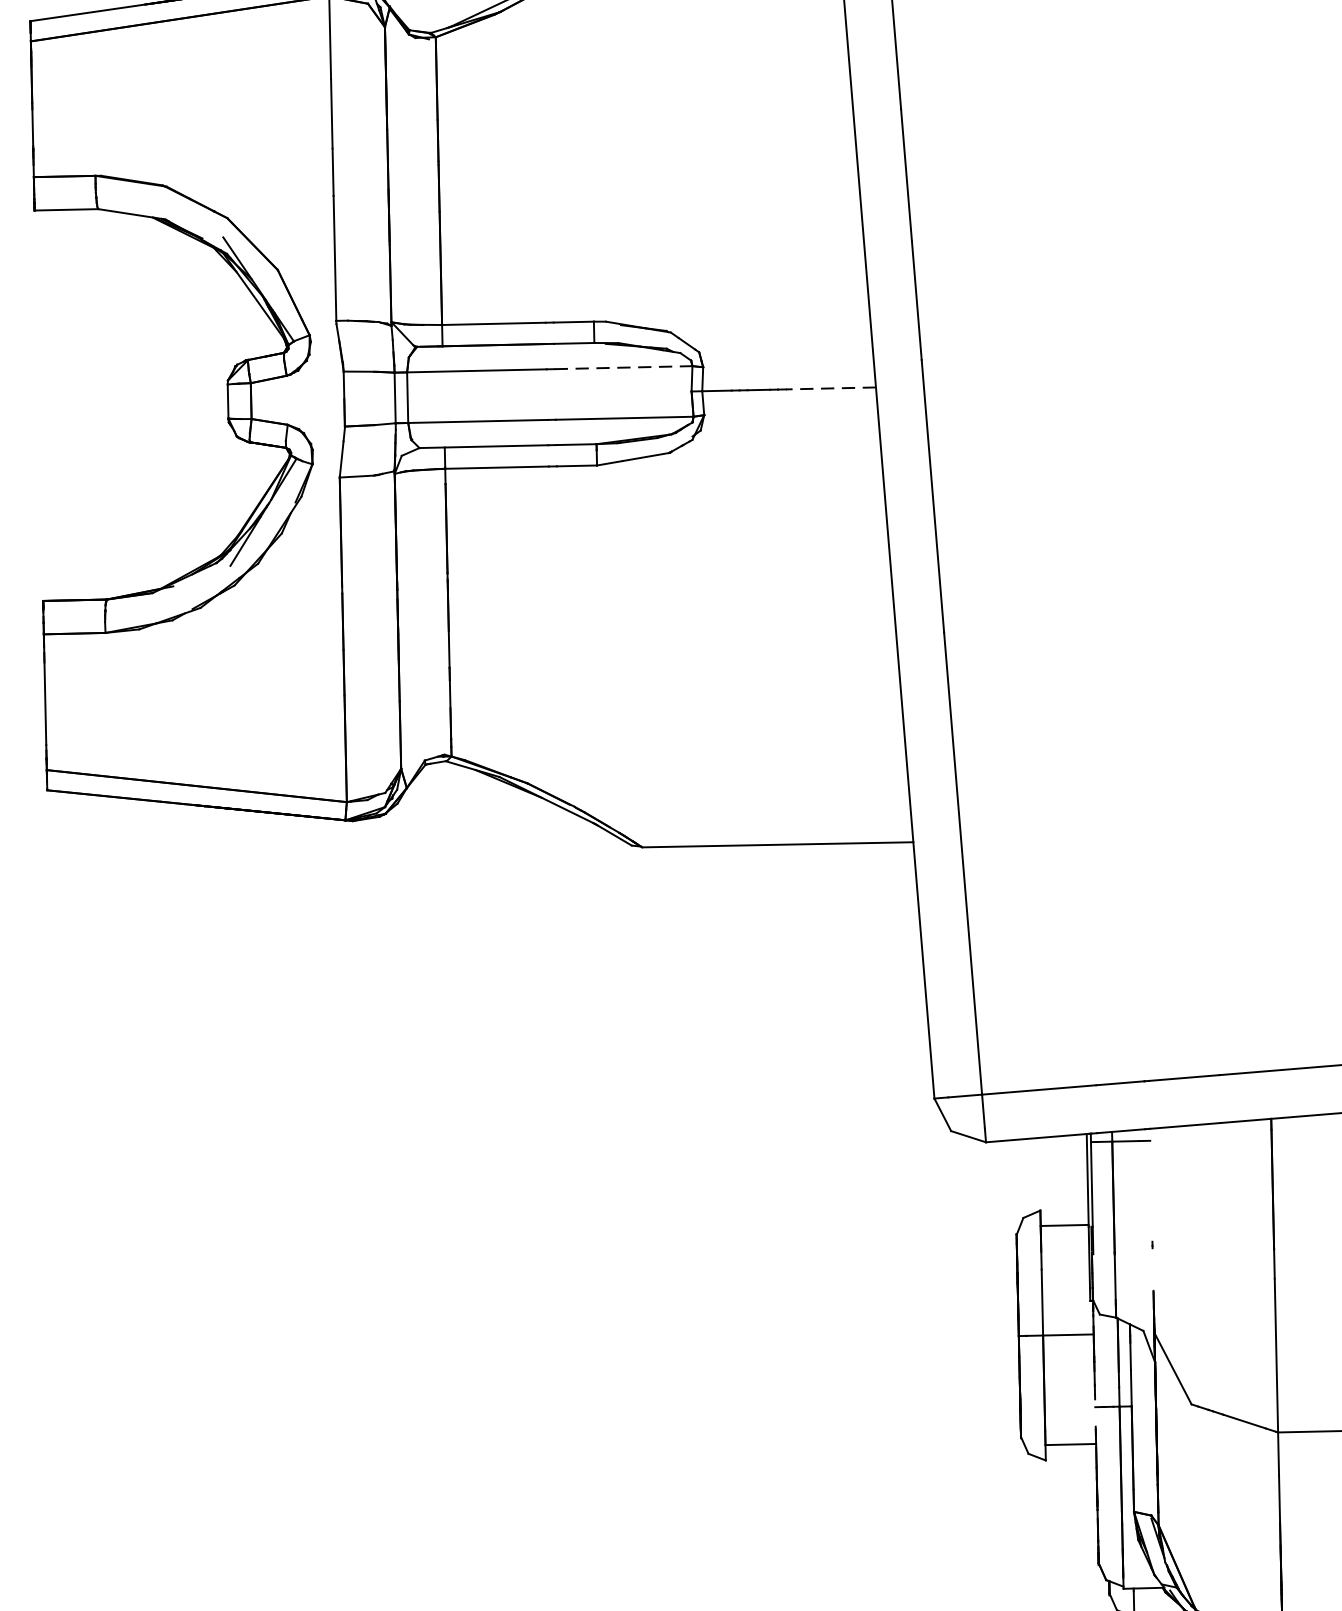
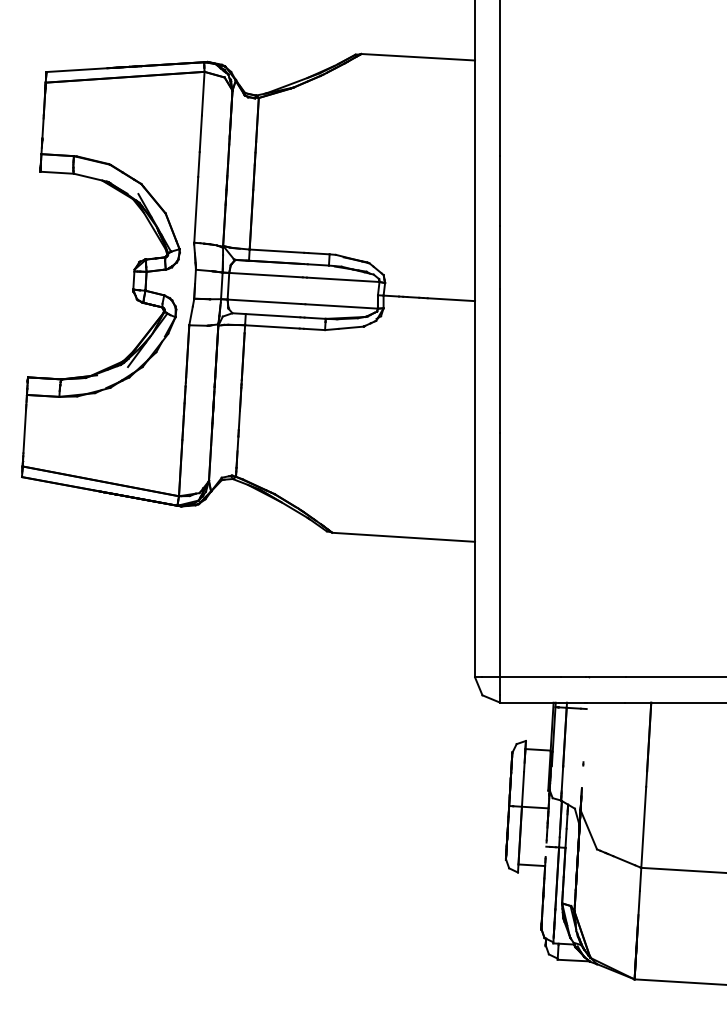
line: (624, 367) -> (343, 279), dashed -> solid
line: (831, 388) -> (451, 299), dashed -> solid

